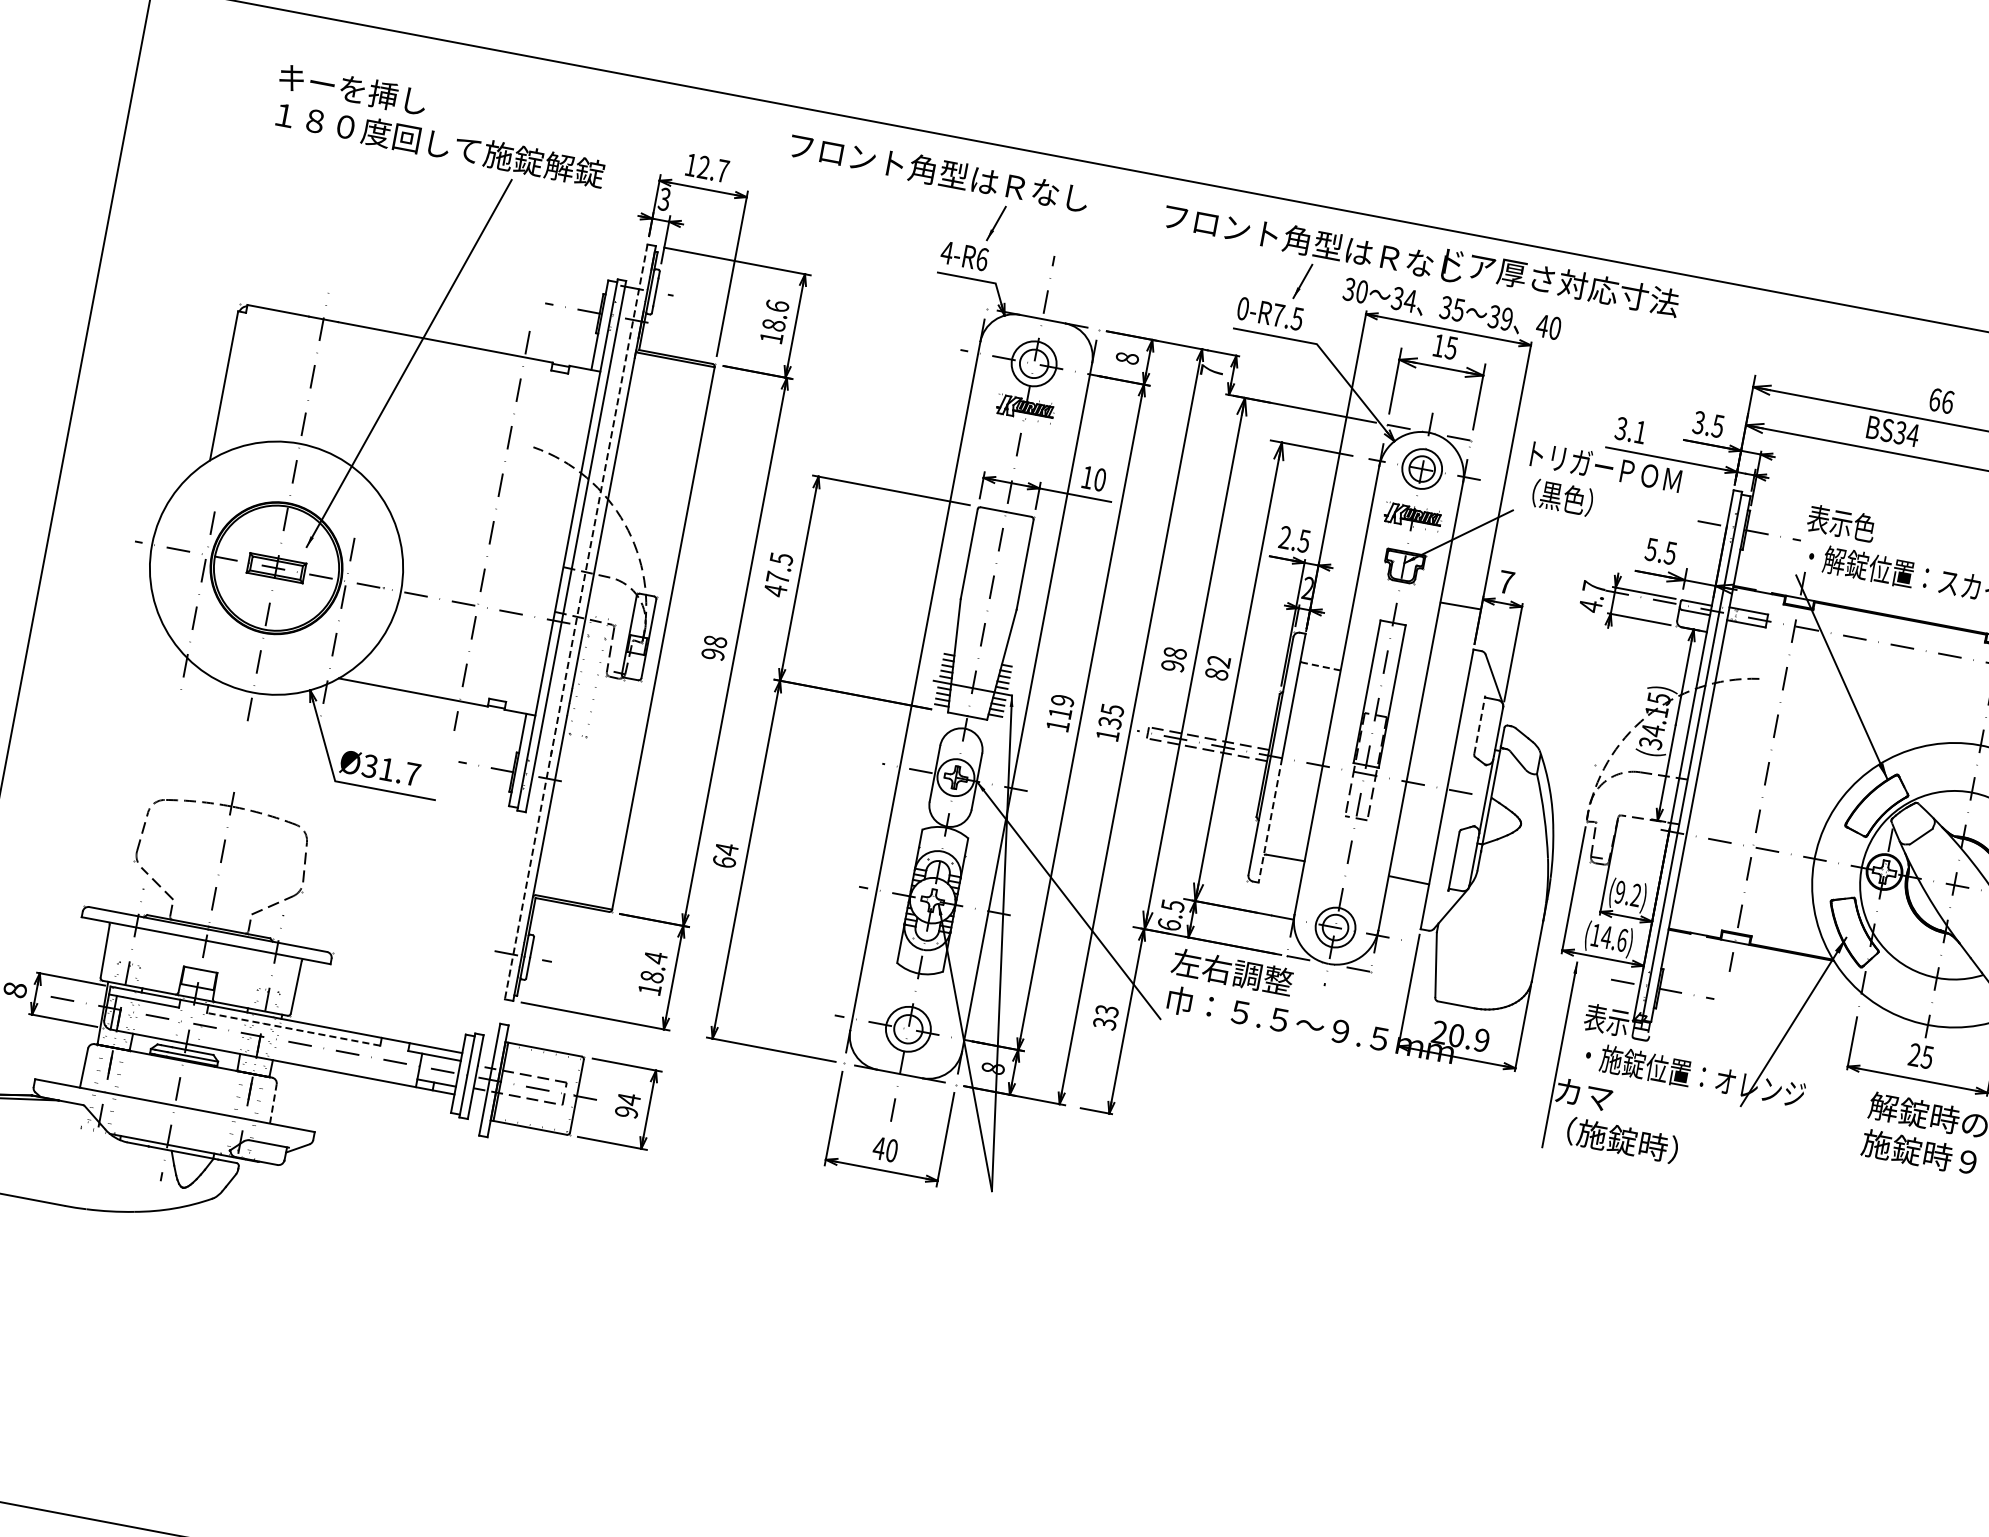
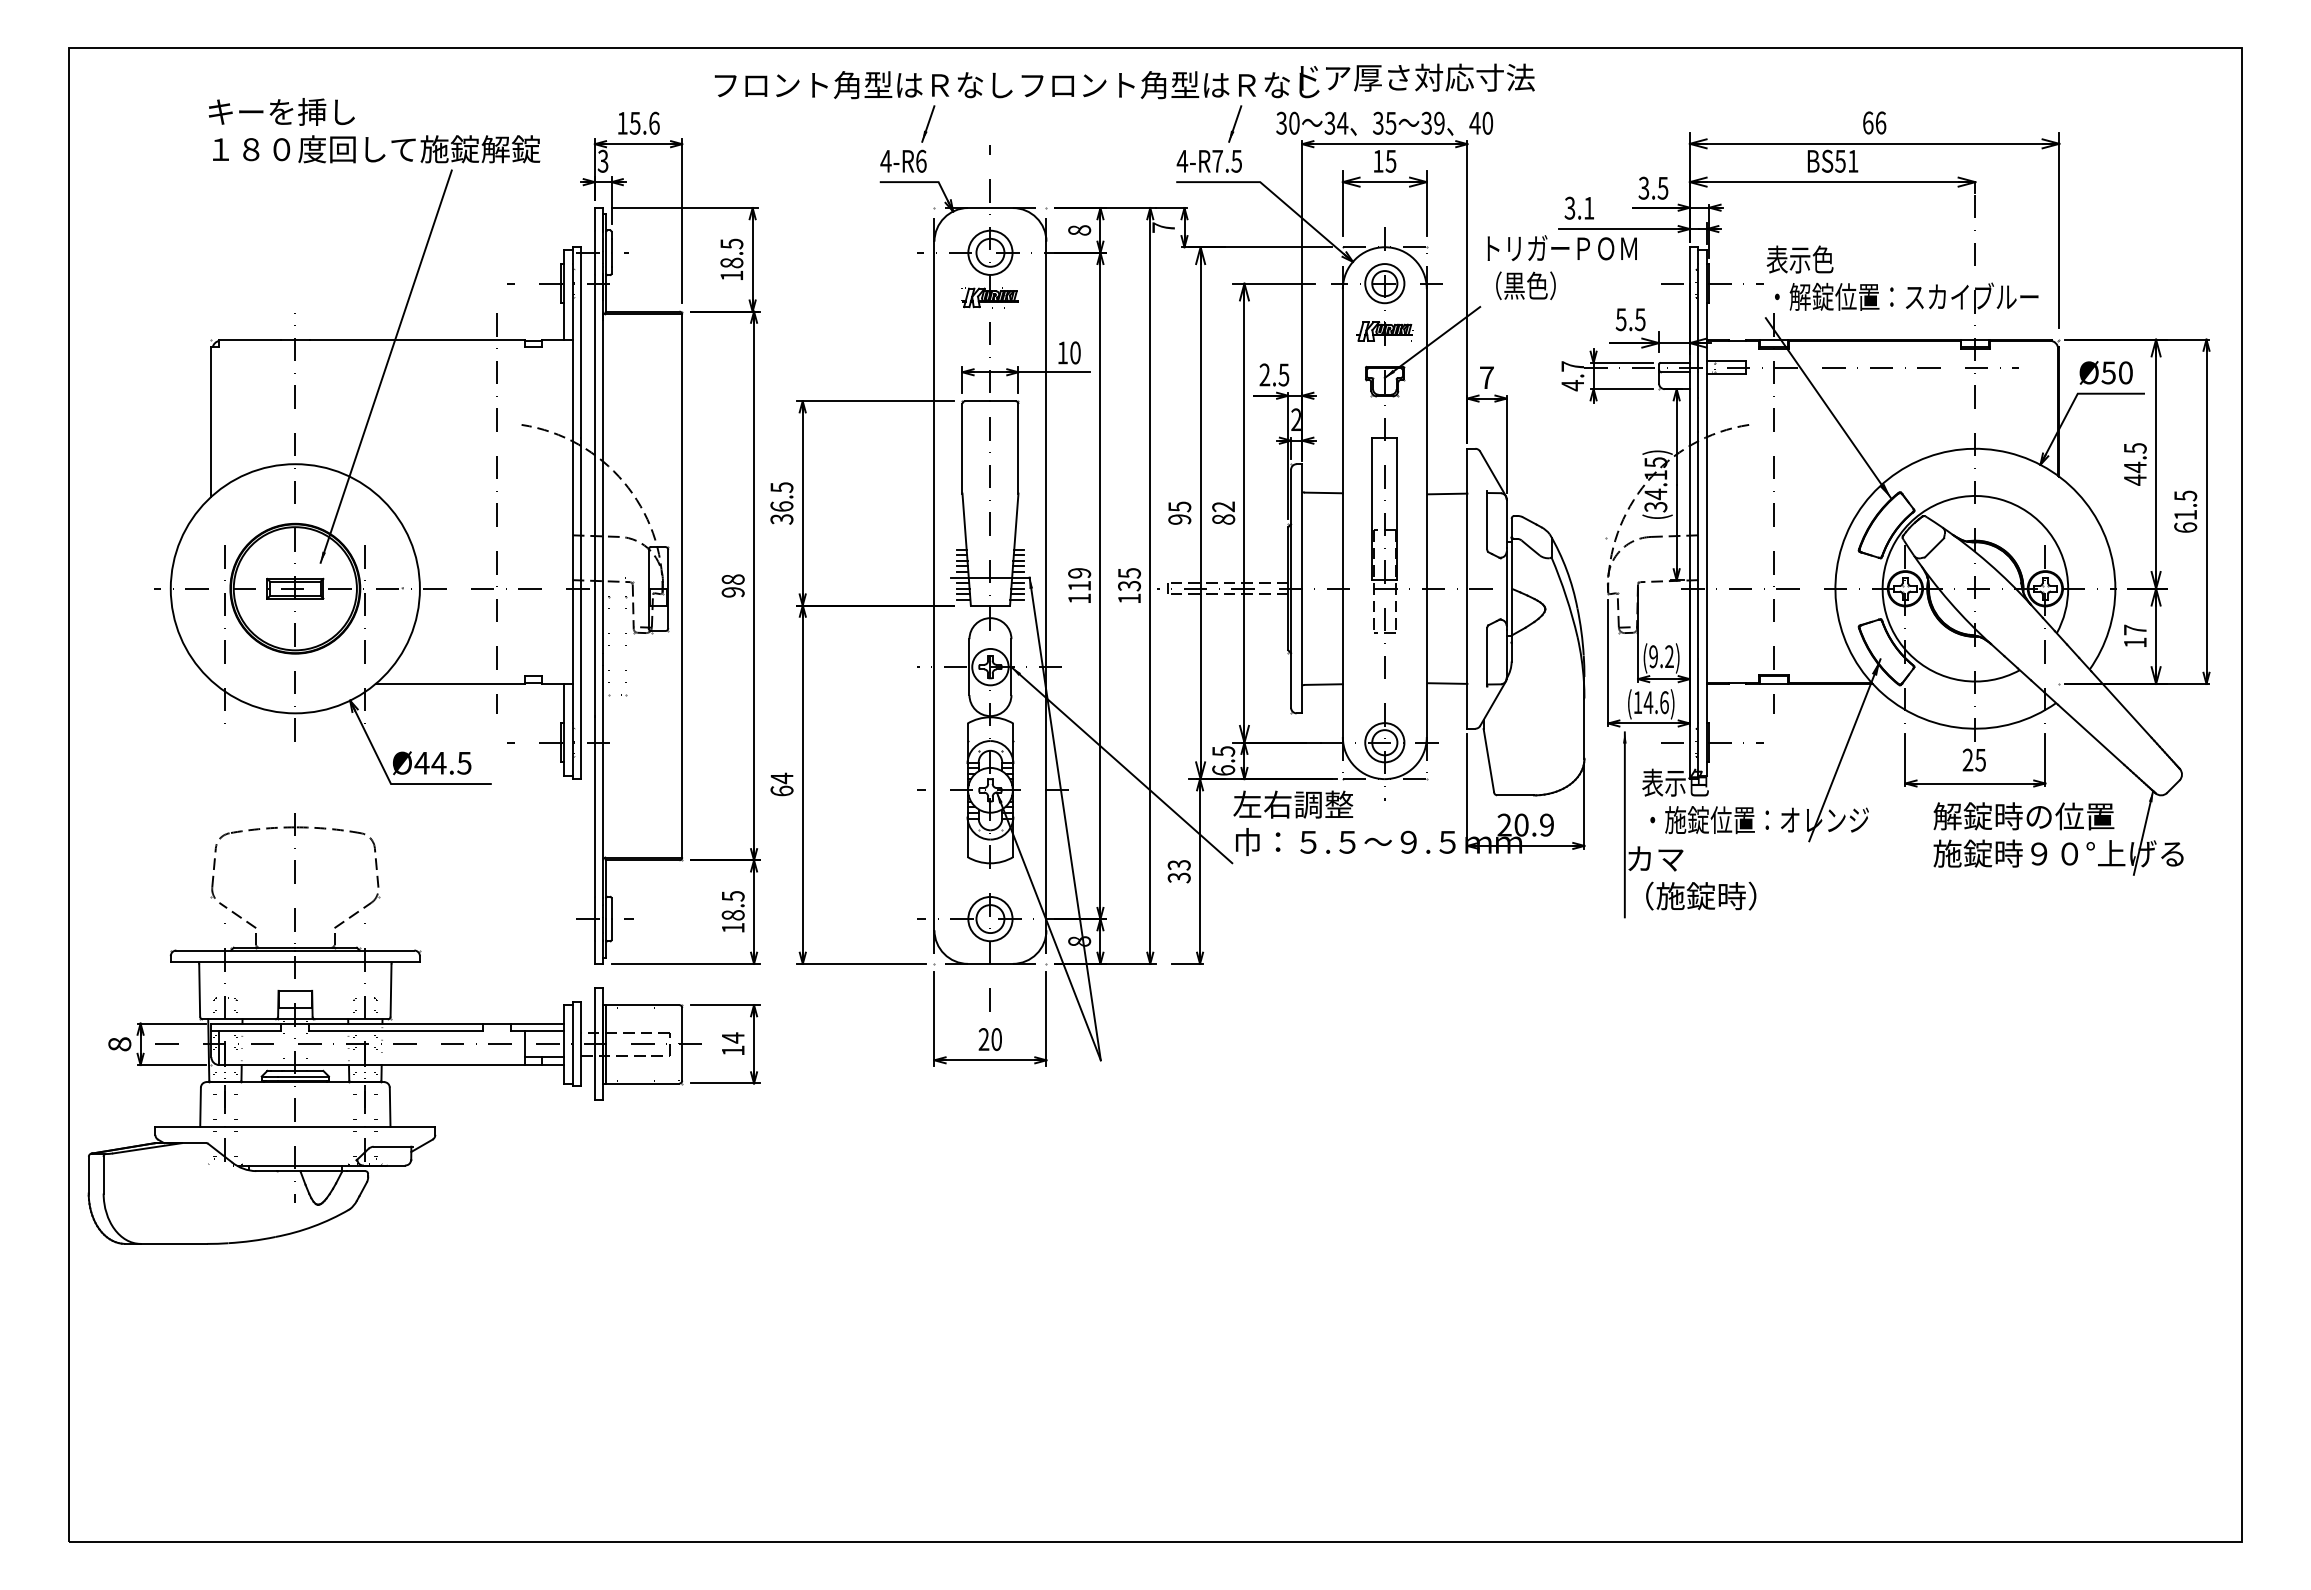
text: (713, 168) -> (644, 122), 12.7 -> 15.6
text: (1421, 259) -> (1277, 81), moved
text: (777, 305) -> (731, 243), 18.6 -> 18.5
text: (1243, 307) -> (1182, 160), 0-R7.5 -> 4-R7.5
text: (1906, 433) -> (1846, 160), BS34 -> BS51
text: (776, 584) -> (781, 513), 47.5 -> 36.5
line: (1460, 605) -> (1447, 493), moved
line: (575, 621) -> (594, 585), dashed -> solid
text: (1175, 652) -> (1179, 506), 98 -> 95
line: (1321, 666) -> (1323, 492), dashed -> solid
line: (1480, 723) -> (1487, 519), dashed -> solid
text: (390, 769) -> (442, 762), Ø31.7 -> Ø44.5
line: (1270, 820) -> (1302, 651), dashed -> solid
text: (656, 958) -> (733, 896), 18.4 -> 18.5
line: (293, 1029) -> (396, 1031), dashed -> solid
line: (273, 1104) -> (390, 1107), dashed -> solid
text: (625, 1111) -> (732, 1050), 94 -> 14
text: (878, 1148) -> (983, 1039), 40 -> 20

